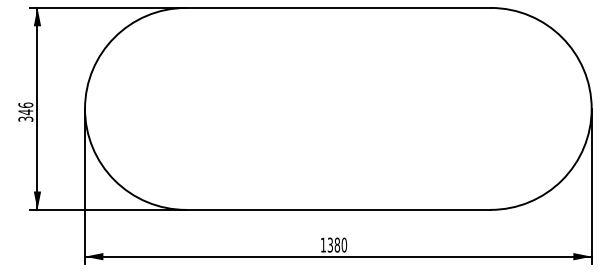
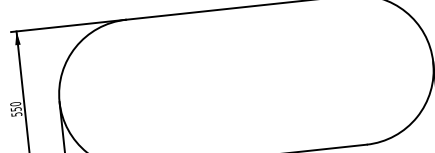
text: (25, 111) -> (15, 108), 346 -> 550

